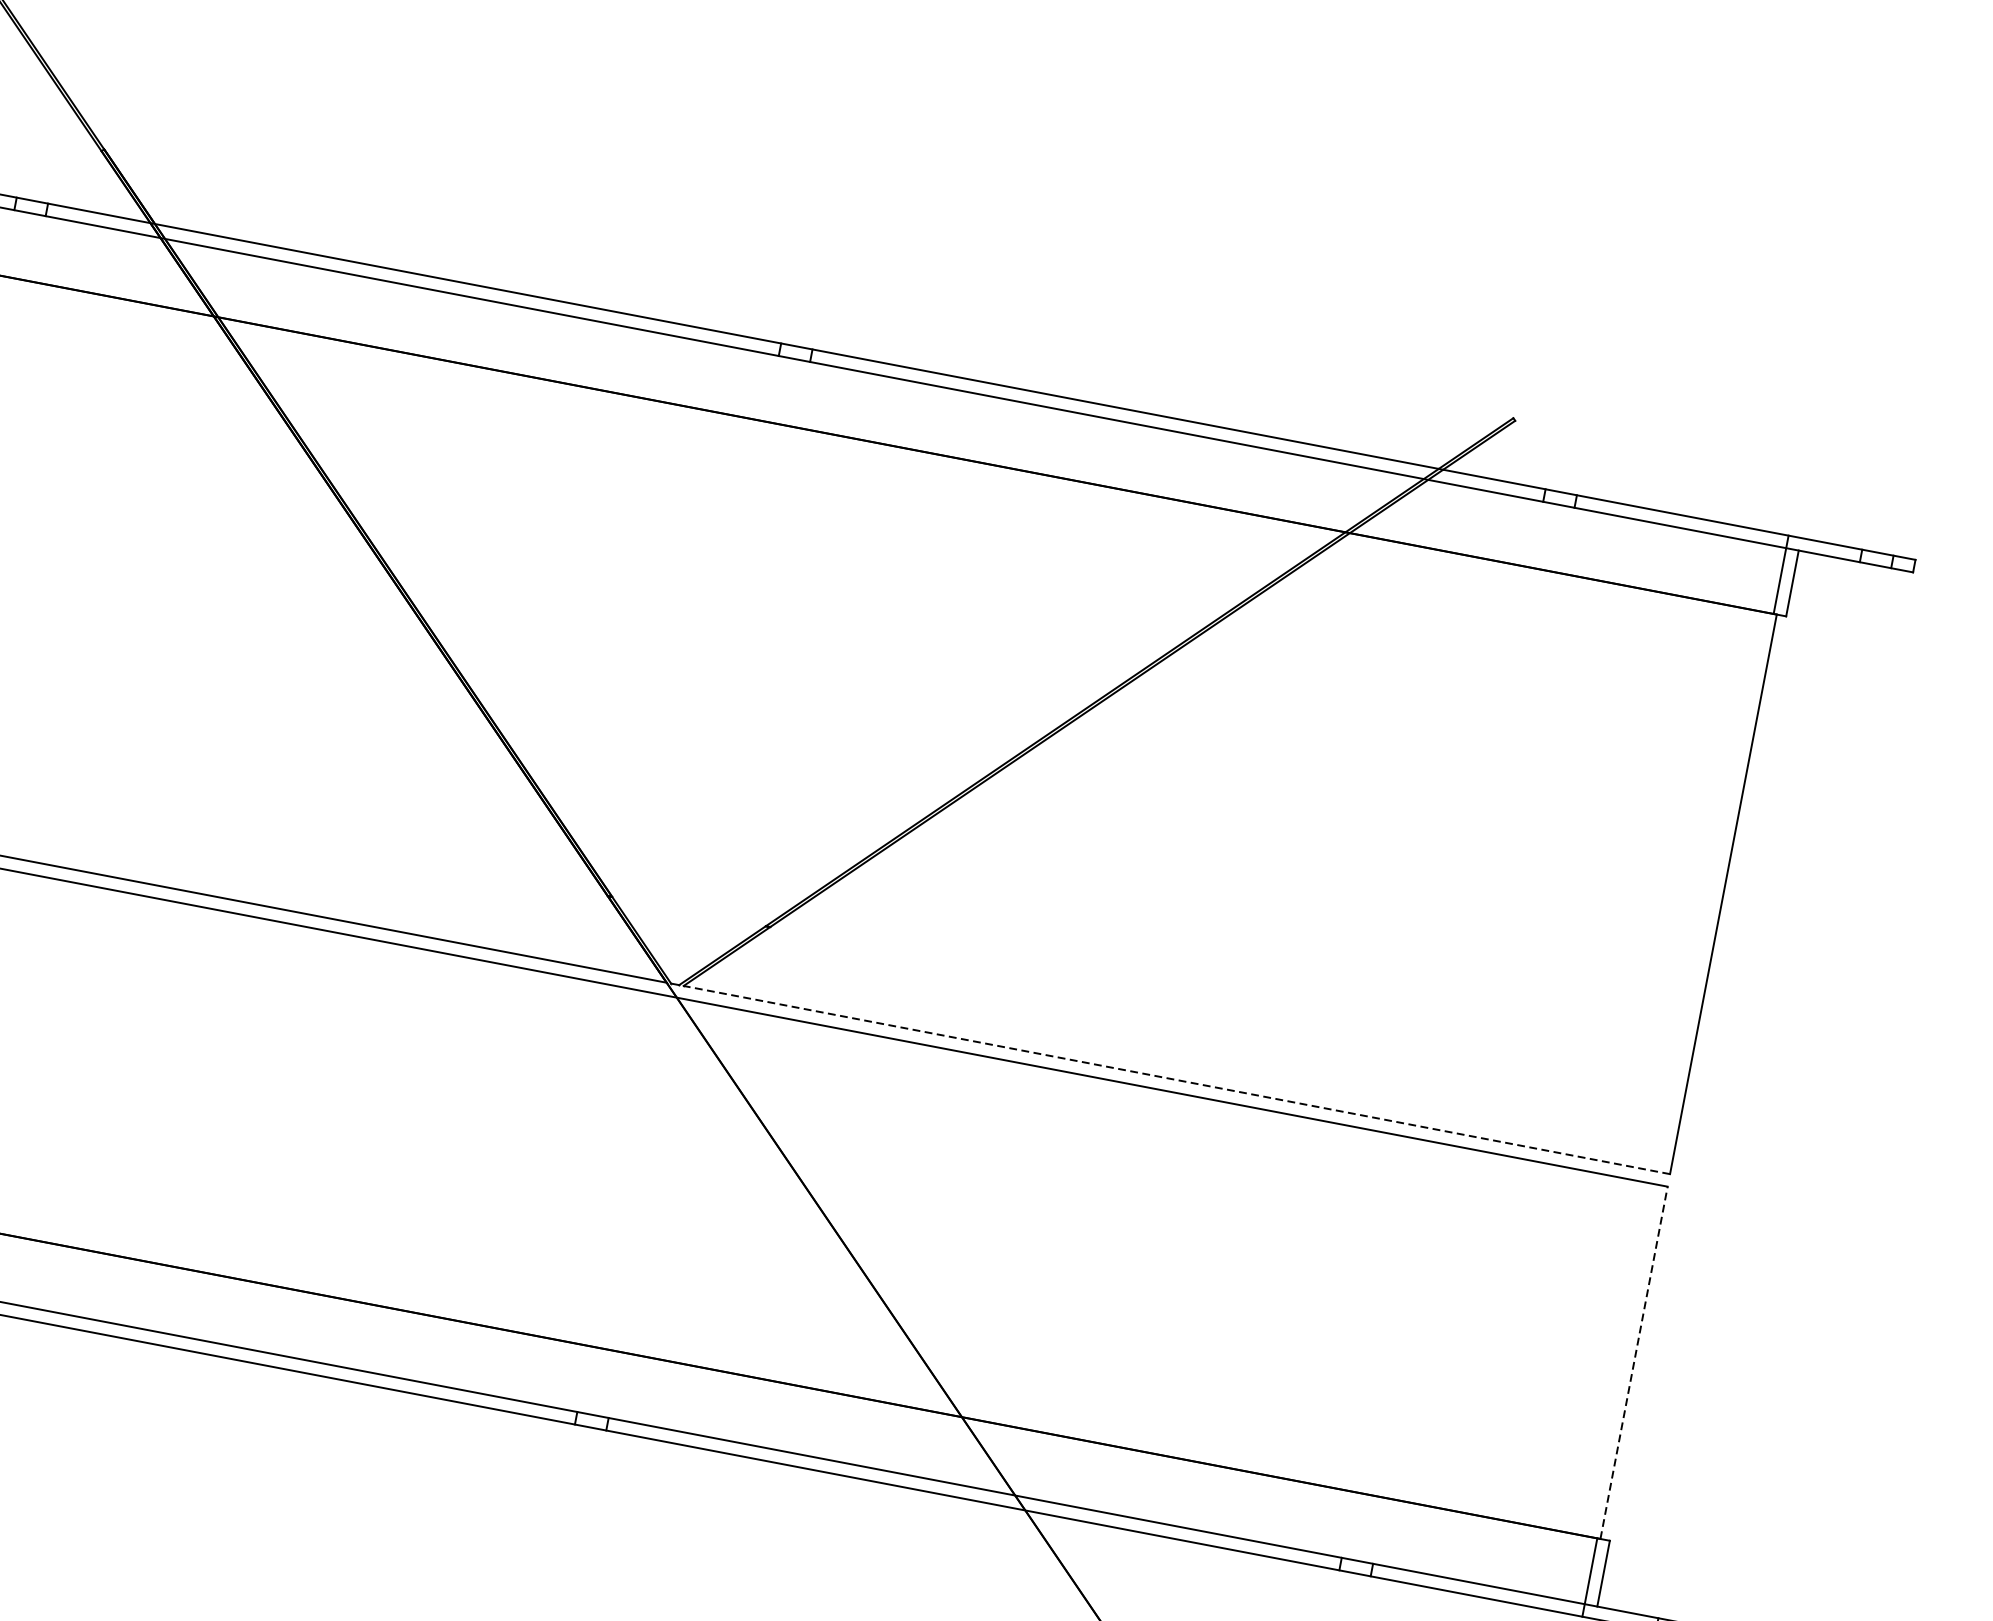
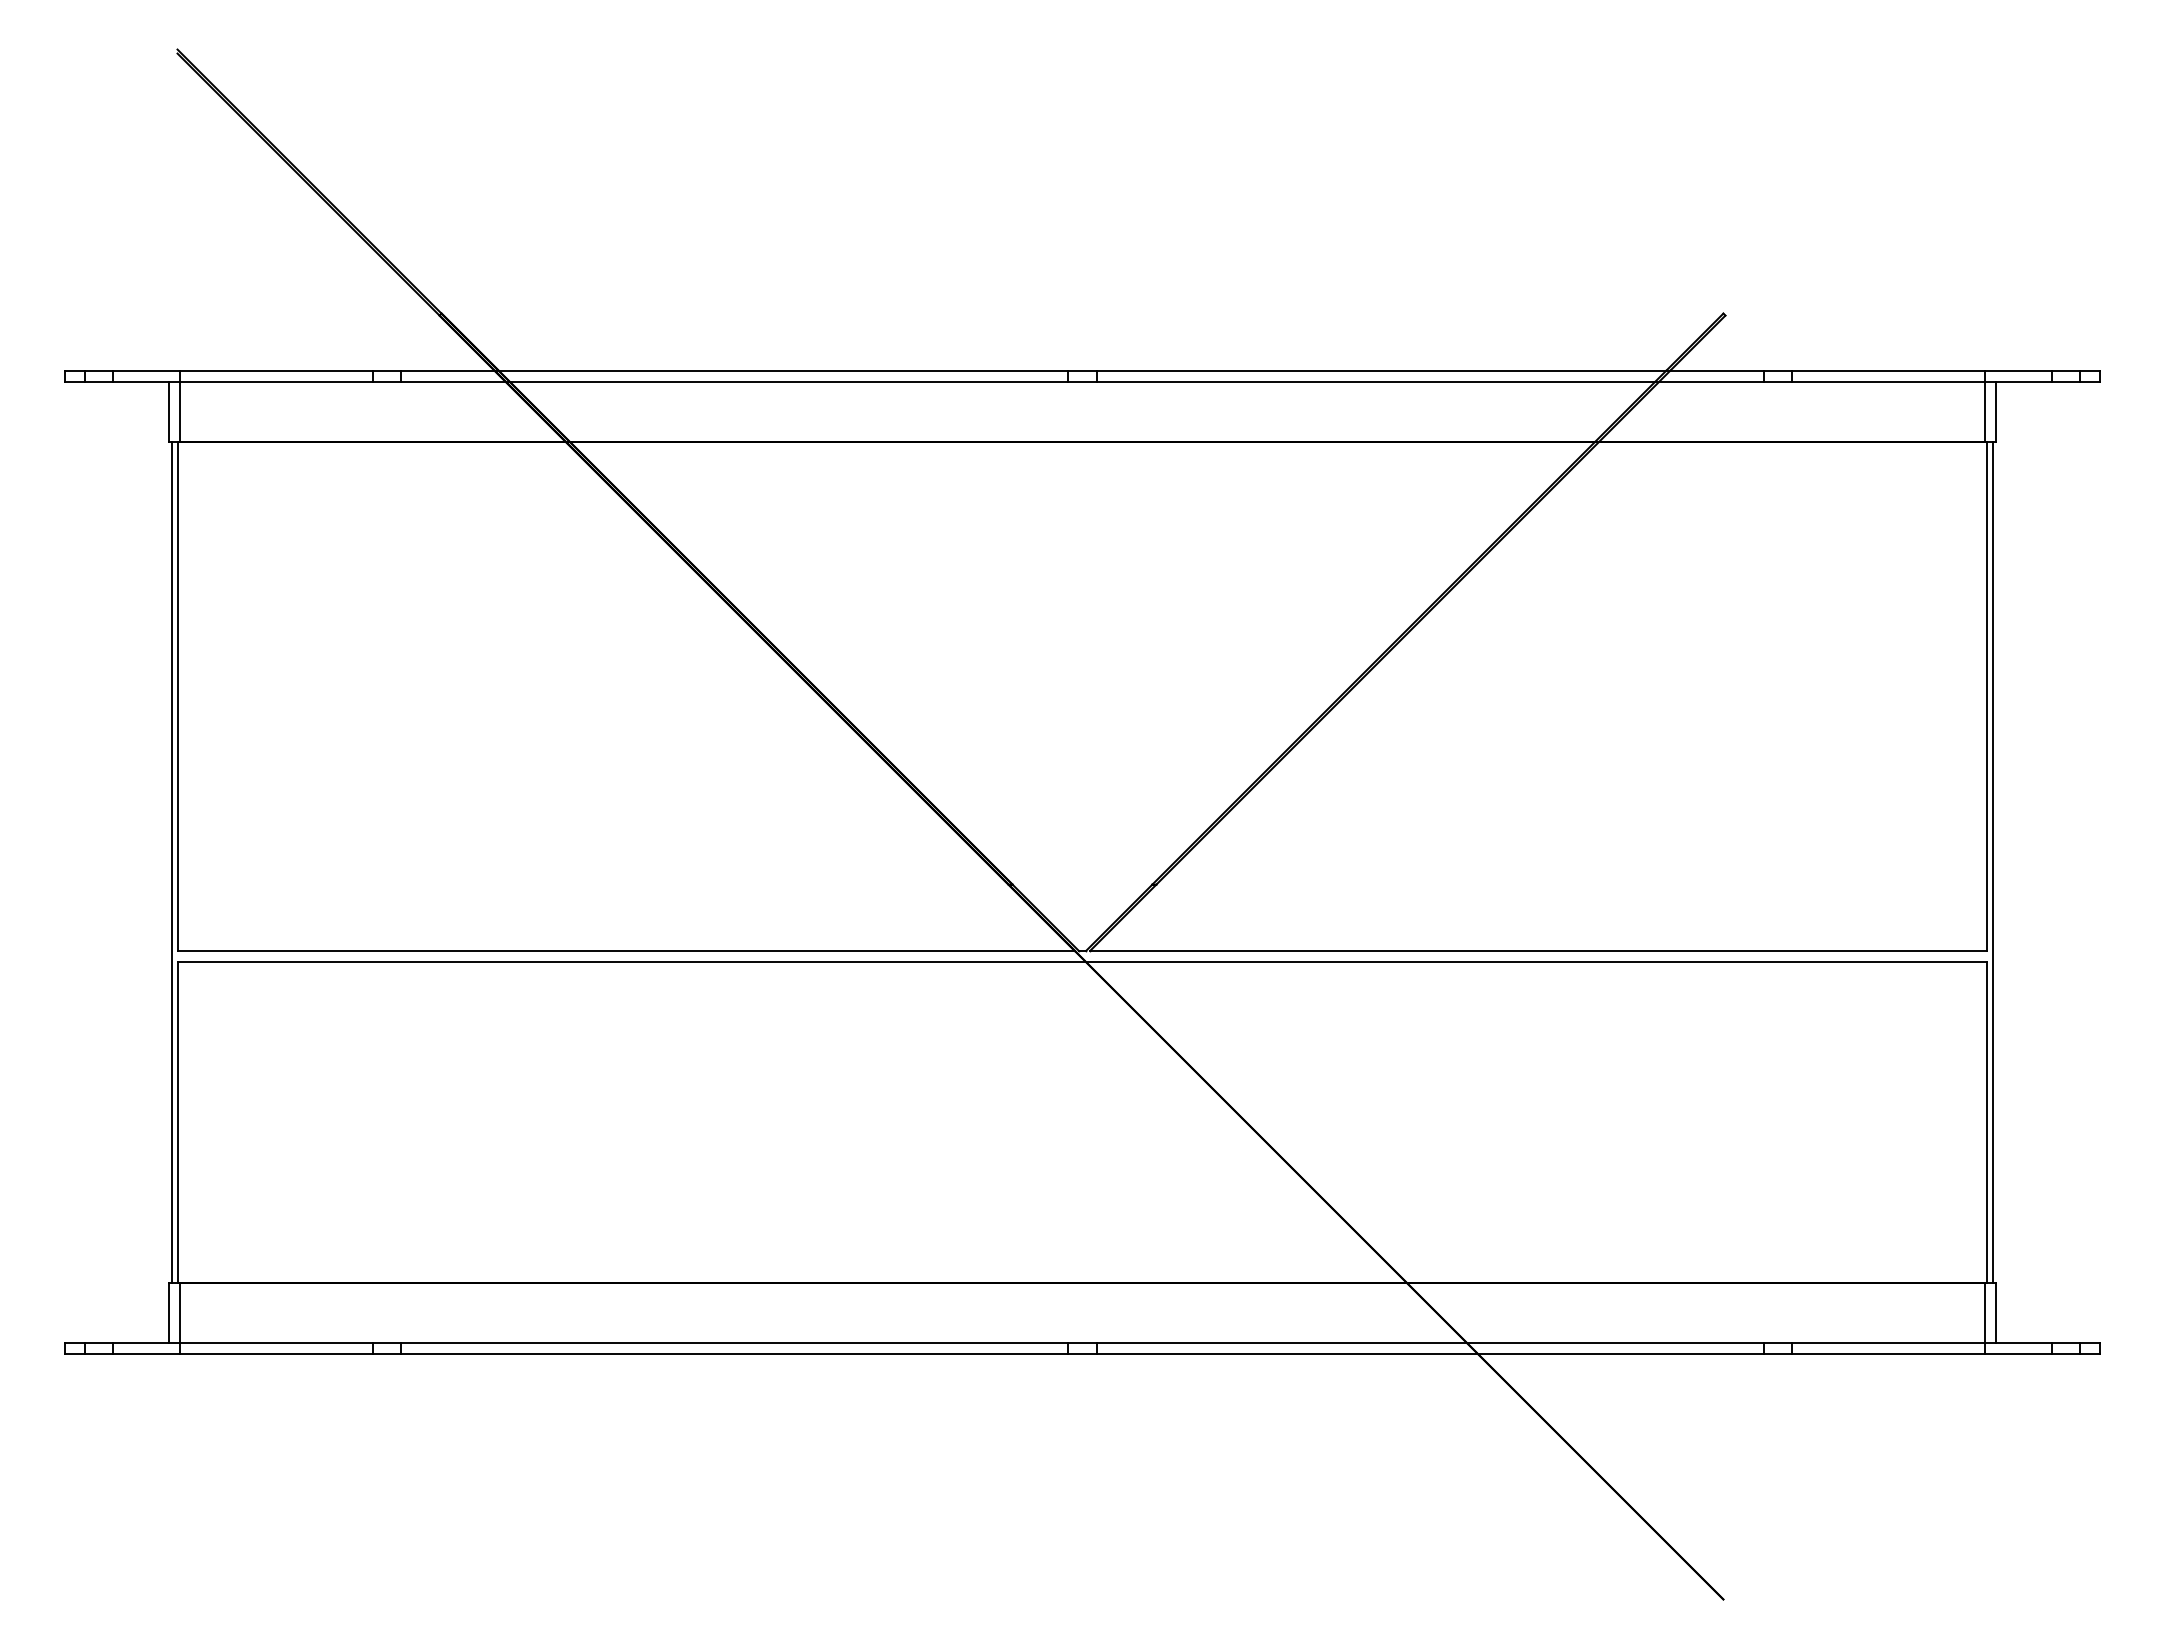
line: (1695, 1077) -> (1993, 861), added
line: (1176, 1079) -> (1538, 950), dashed -> solid
line: (1634, 1361) -> (1987, 1121), dashed -> solid

